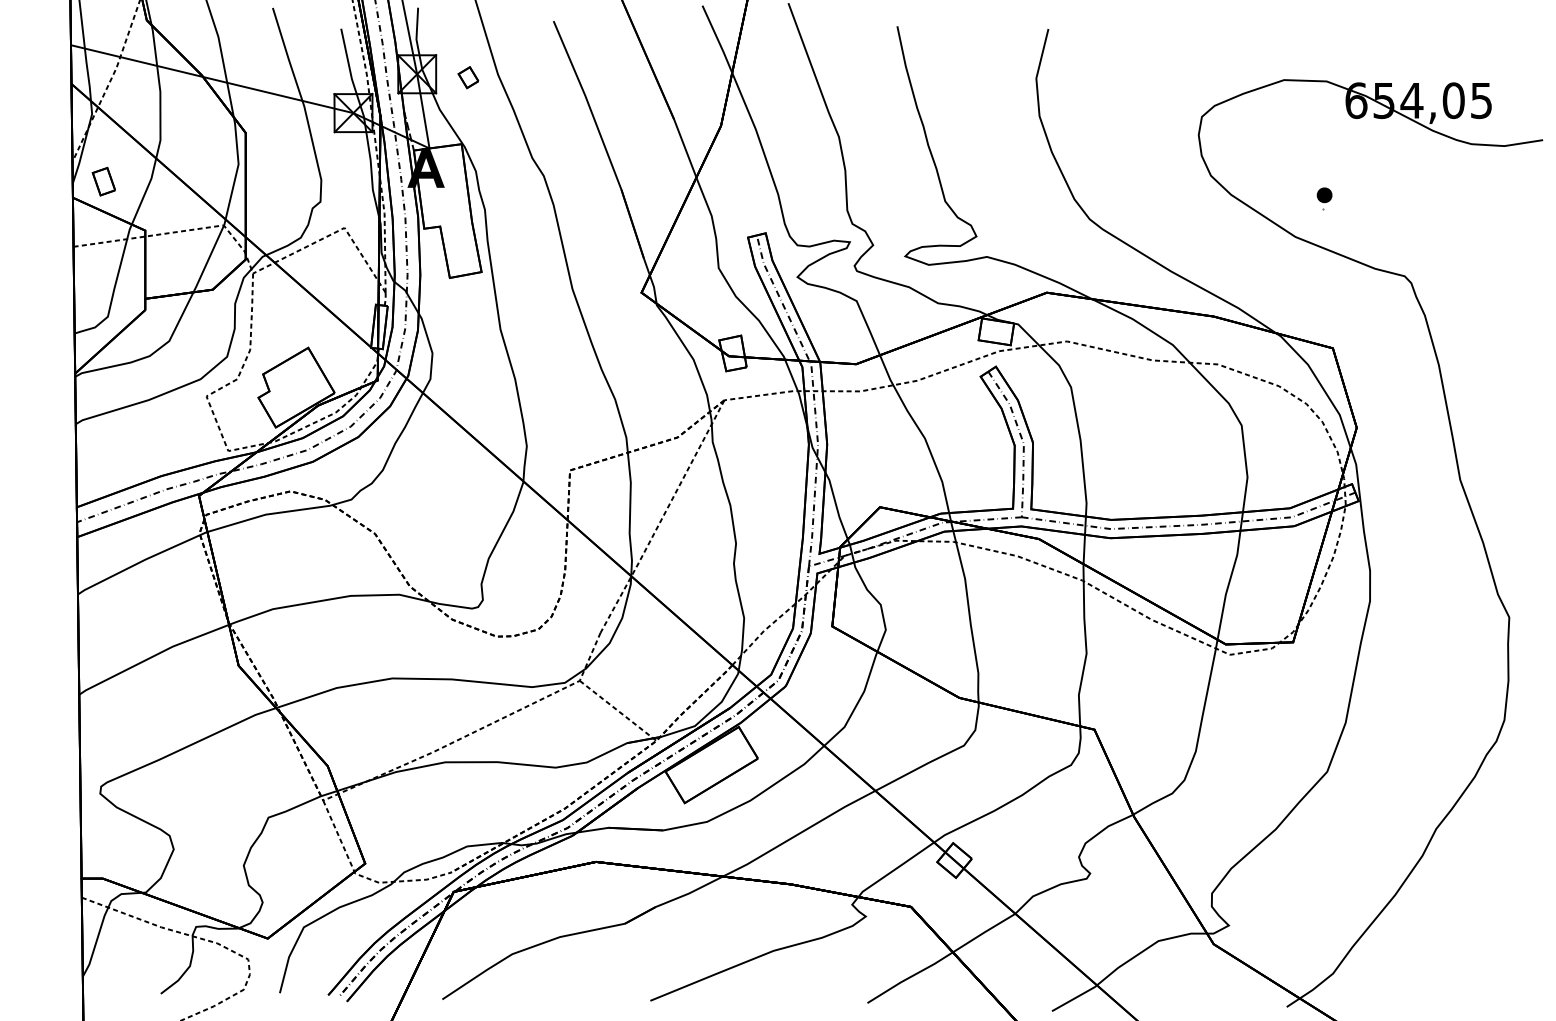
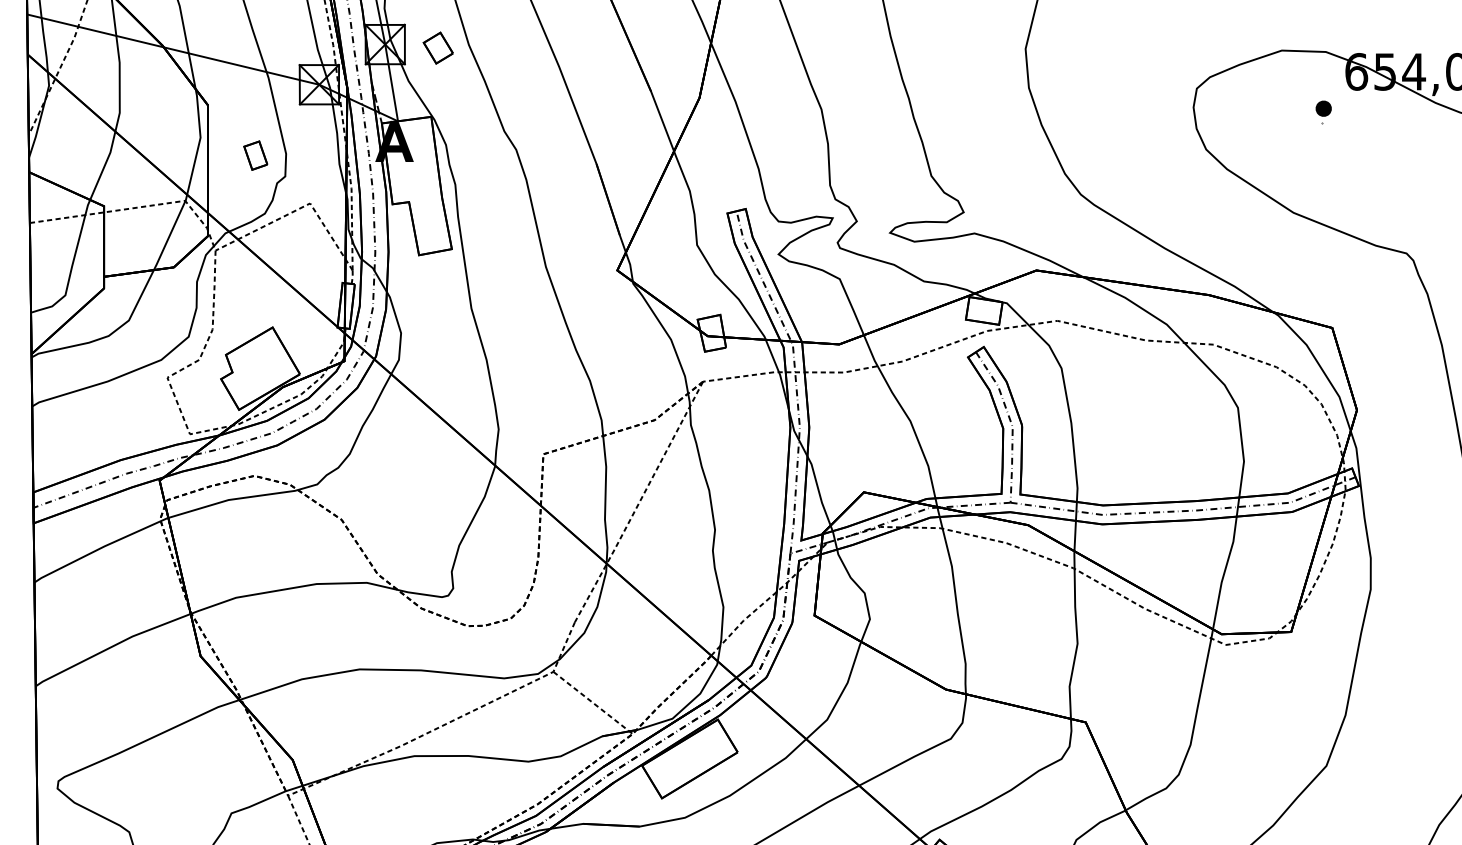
part: (468, 77) -> (438, 47), size x1.43
part: (103, 181) -> (255, 155), moved
part: (1324, 198) -> (1323, 112), moved

